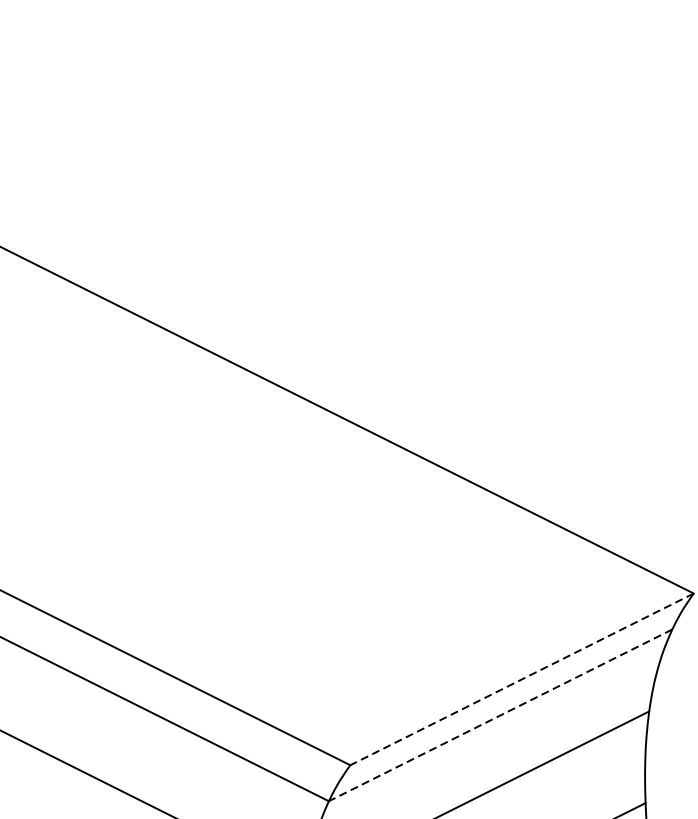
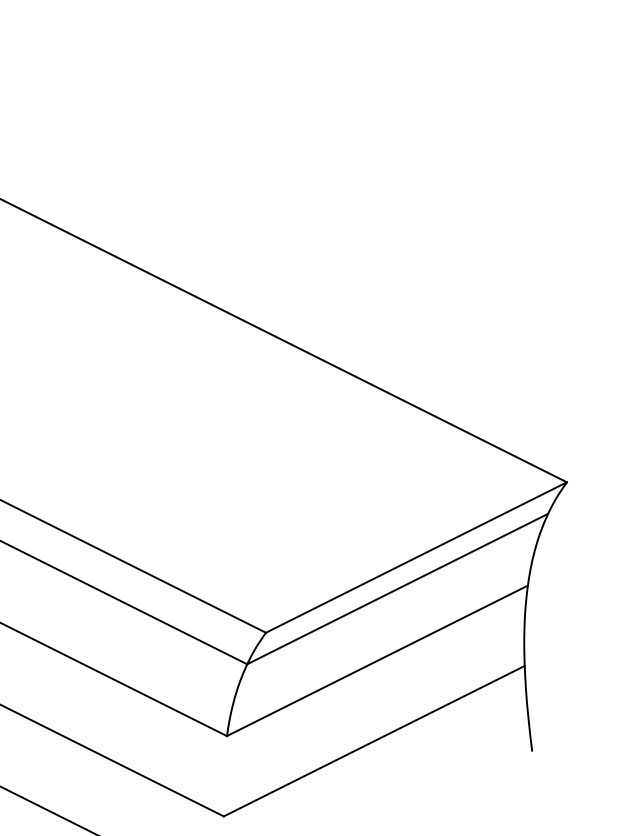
line: (522, 679) -> (416, 557), dashed -> solid
line: (500, 715) -> (397, 589), dashed -> solid

